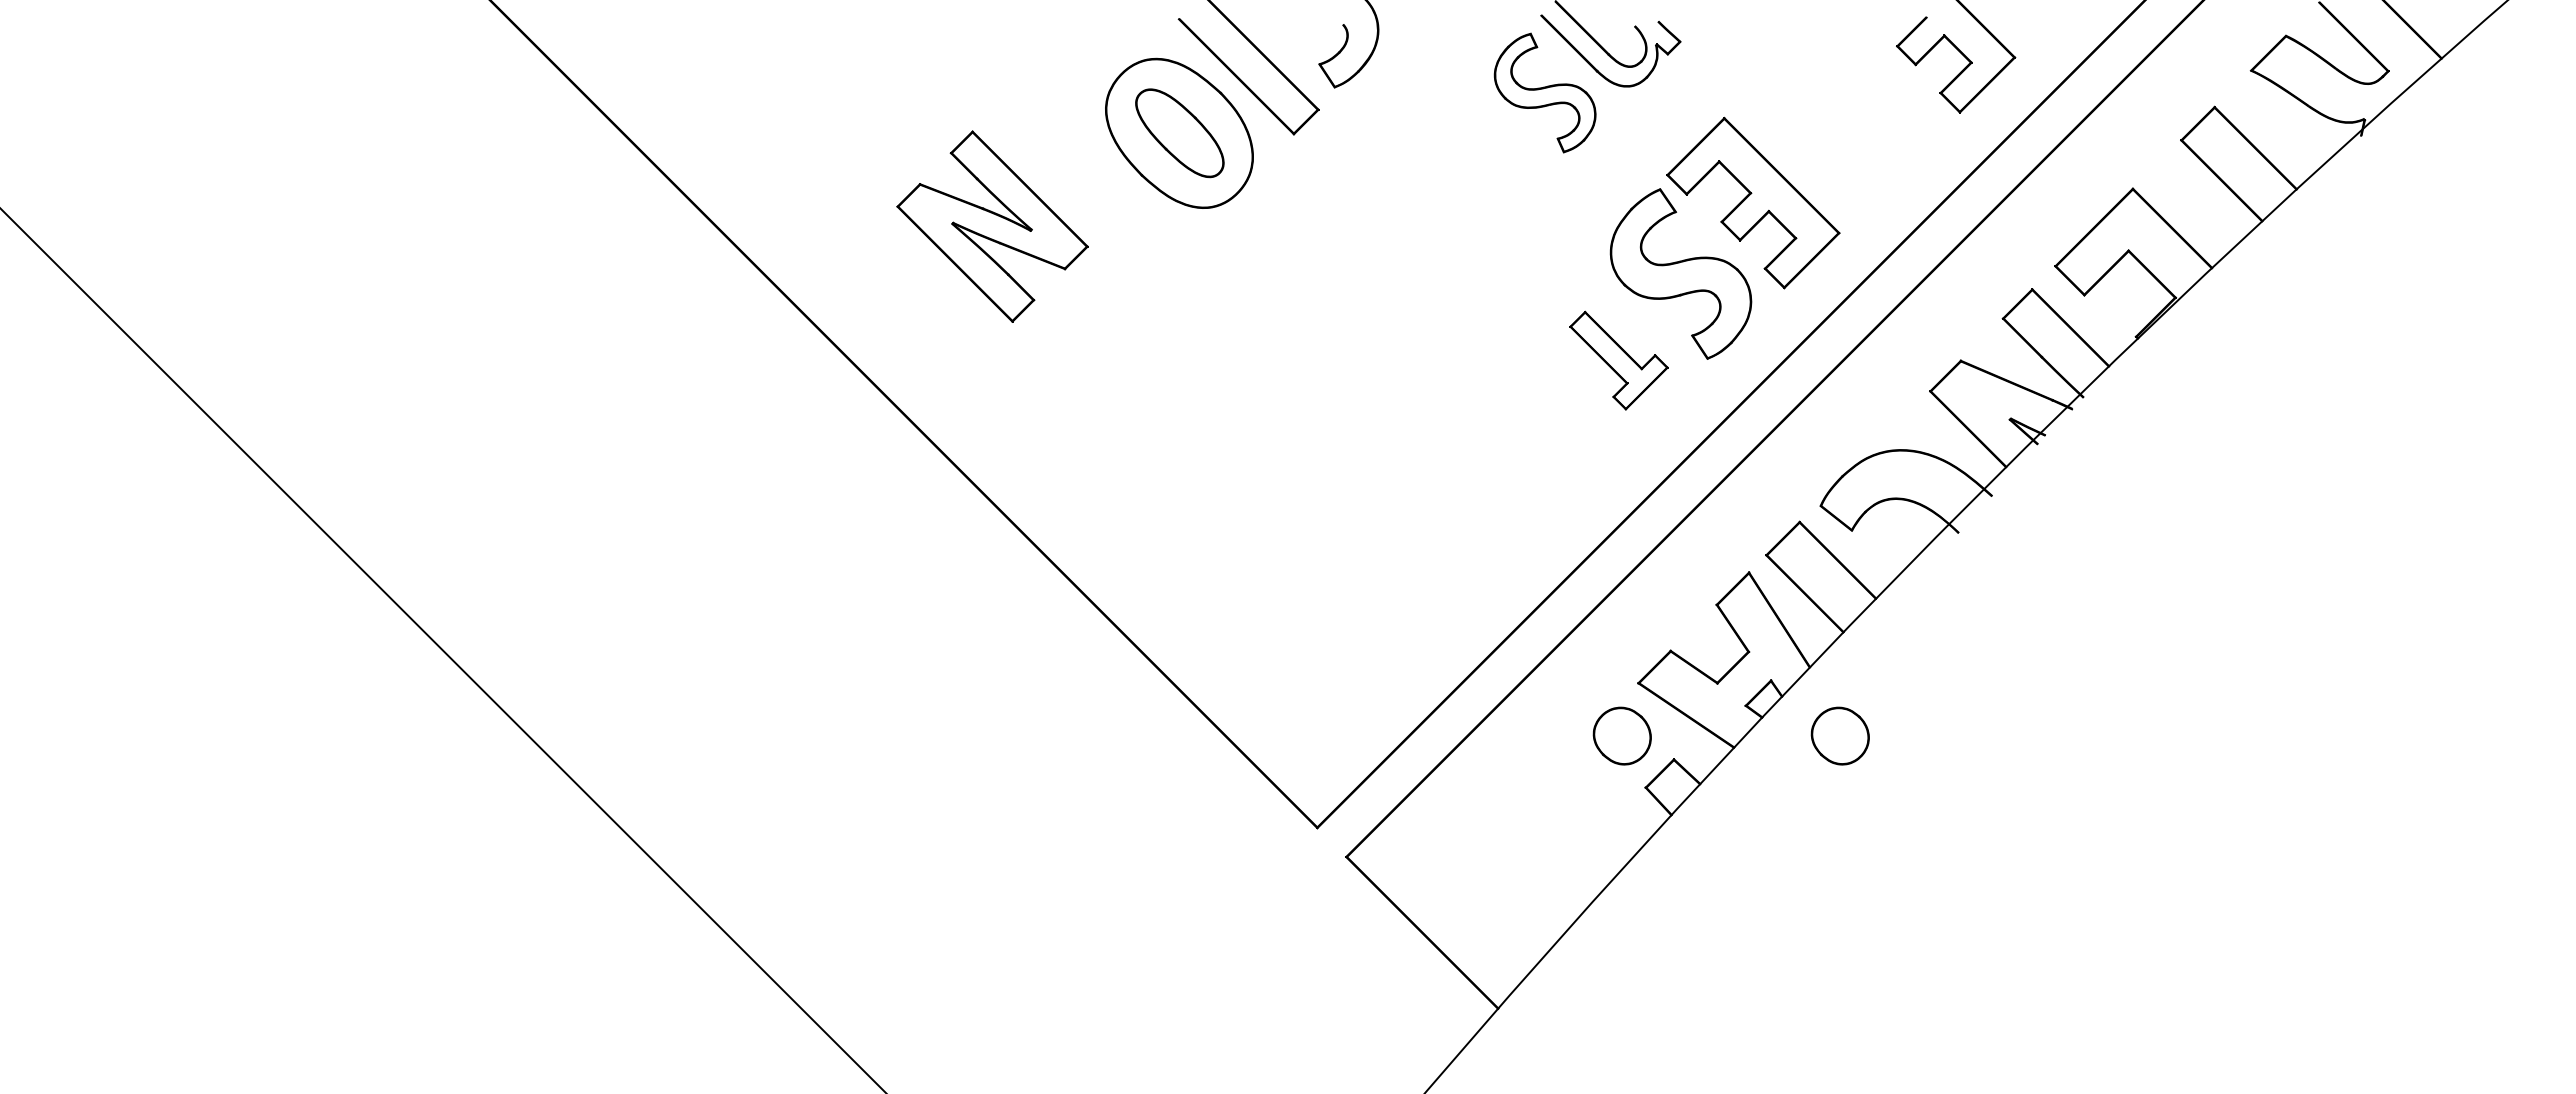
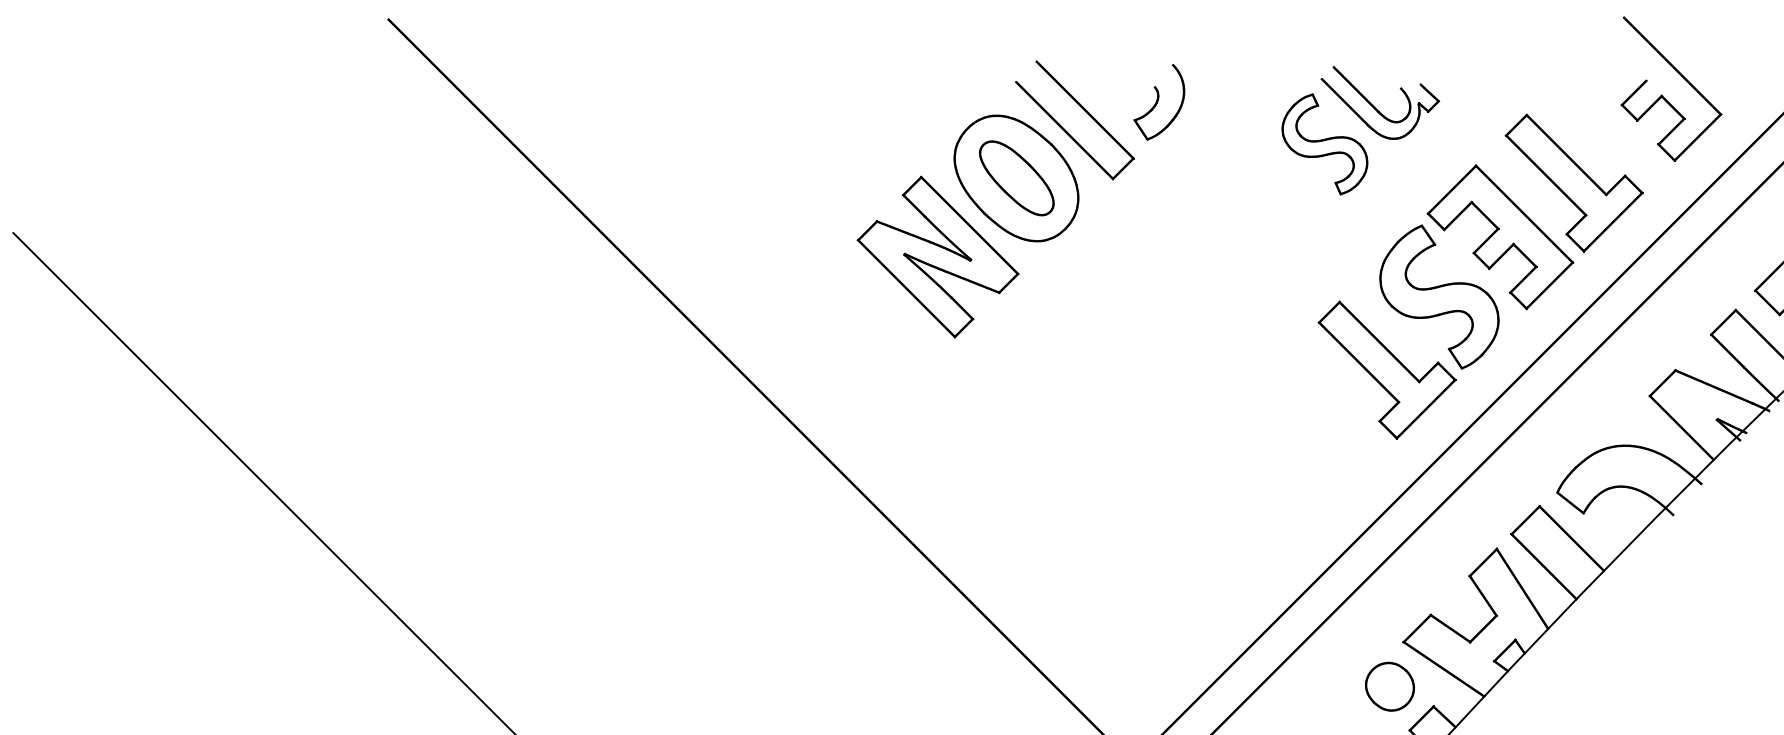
part: (1840, 138) -> (1573, 182), added
part: (992, 226) -> (938, 256), moved
part: (1618, 360) -> (1386, 369), size x1.67
part: (1839, 735) -> (1573, 686), removed

